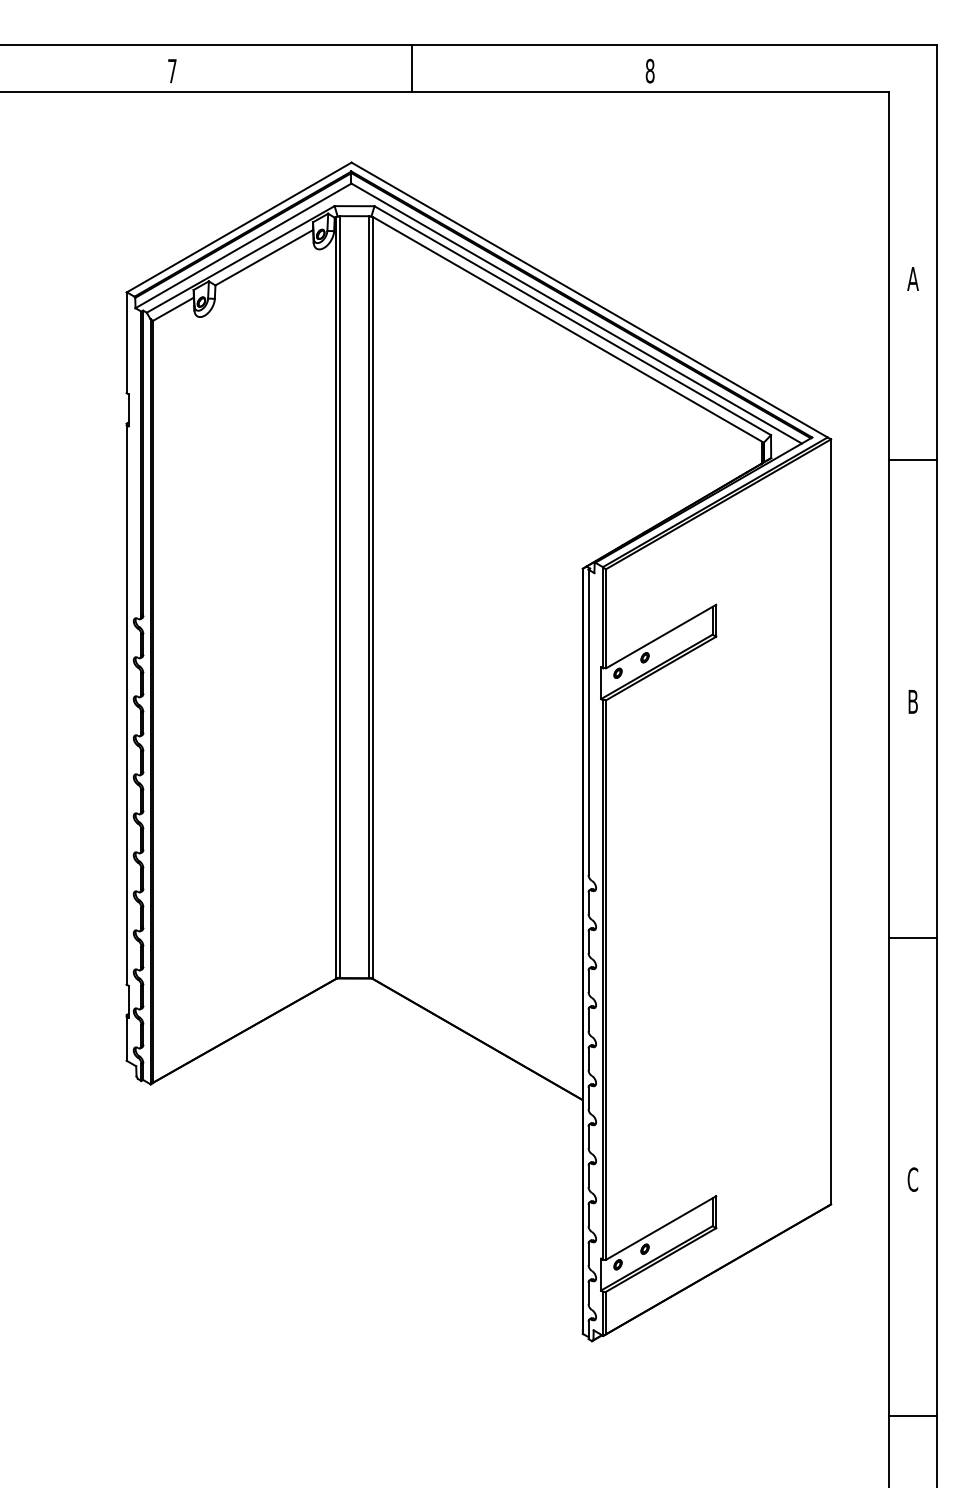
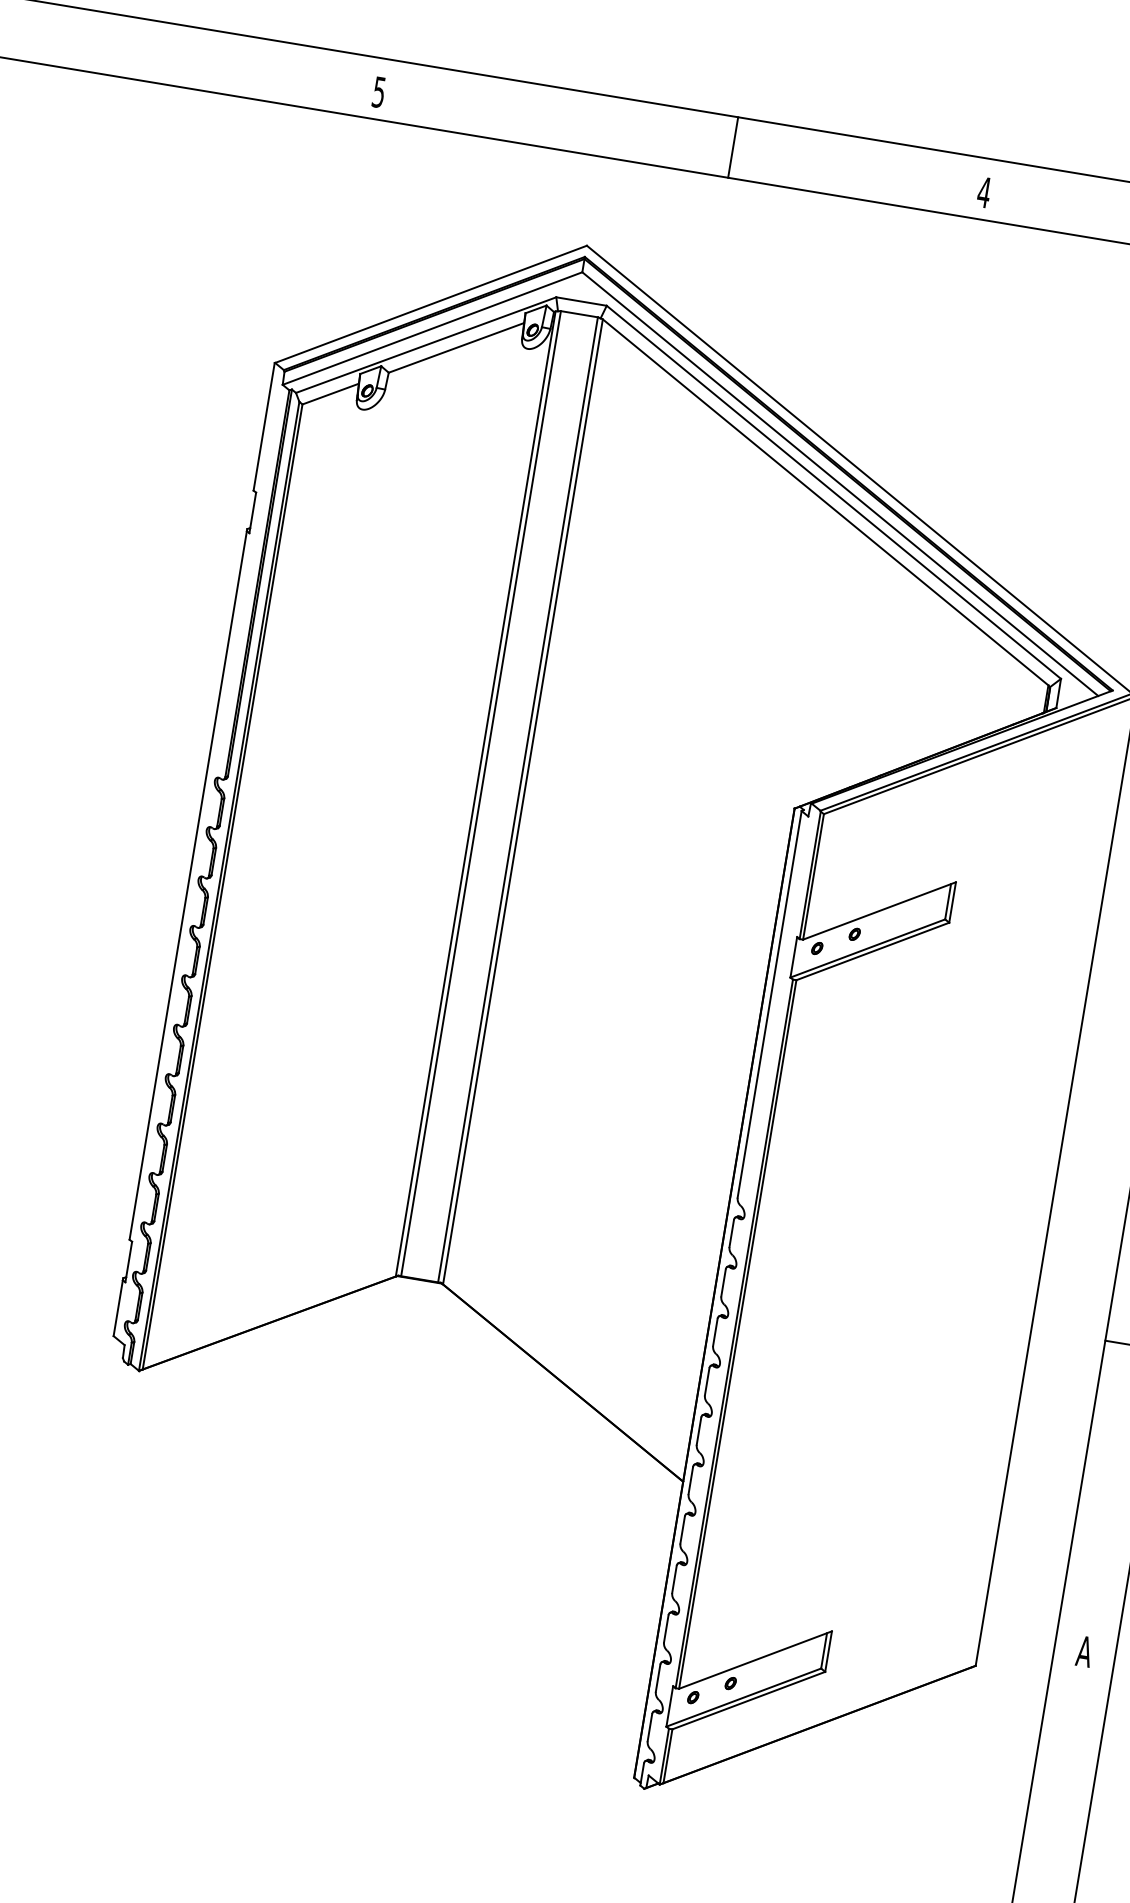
line: (411, 68) -> (733, 147), moved
text: (649, 70) -> (983, 191), 8 -> 4
text: (172, 71) -> (379, 92), 7 -> 5
text: (912, 1179) -> (1084, 1651), C -> A

